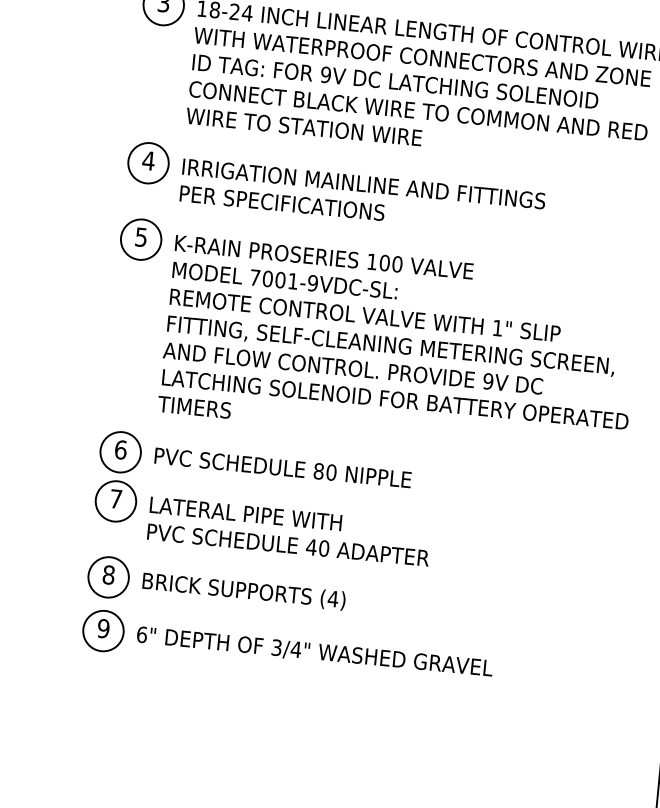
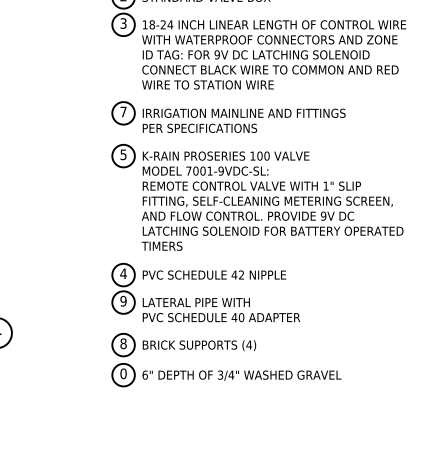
text: (148, 159) -> (123, 111), 4 -> 7
text: (120, 449) -> (123, 273), 6 -> 4
text: (324, 470) -> (237, 274), 80 -> 42
text: (116, 497) -> (123, 300), 7 -> 9
text: (103, 628) -> (123, 373), 9 -> 0

